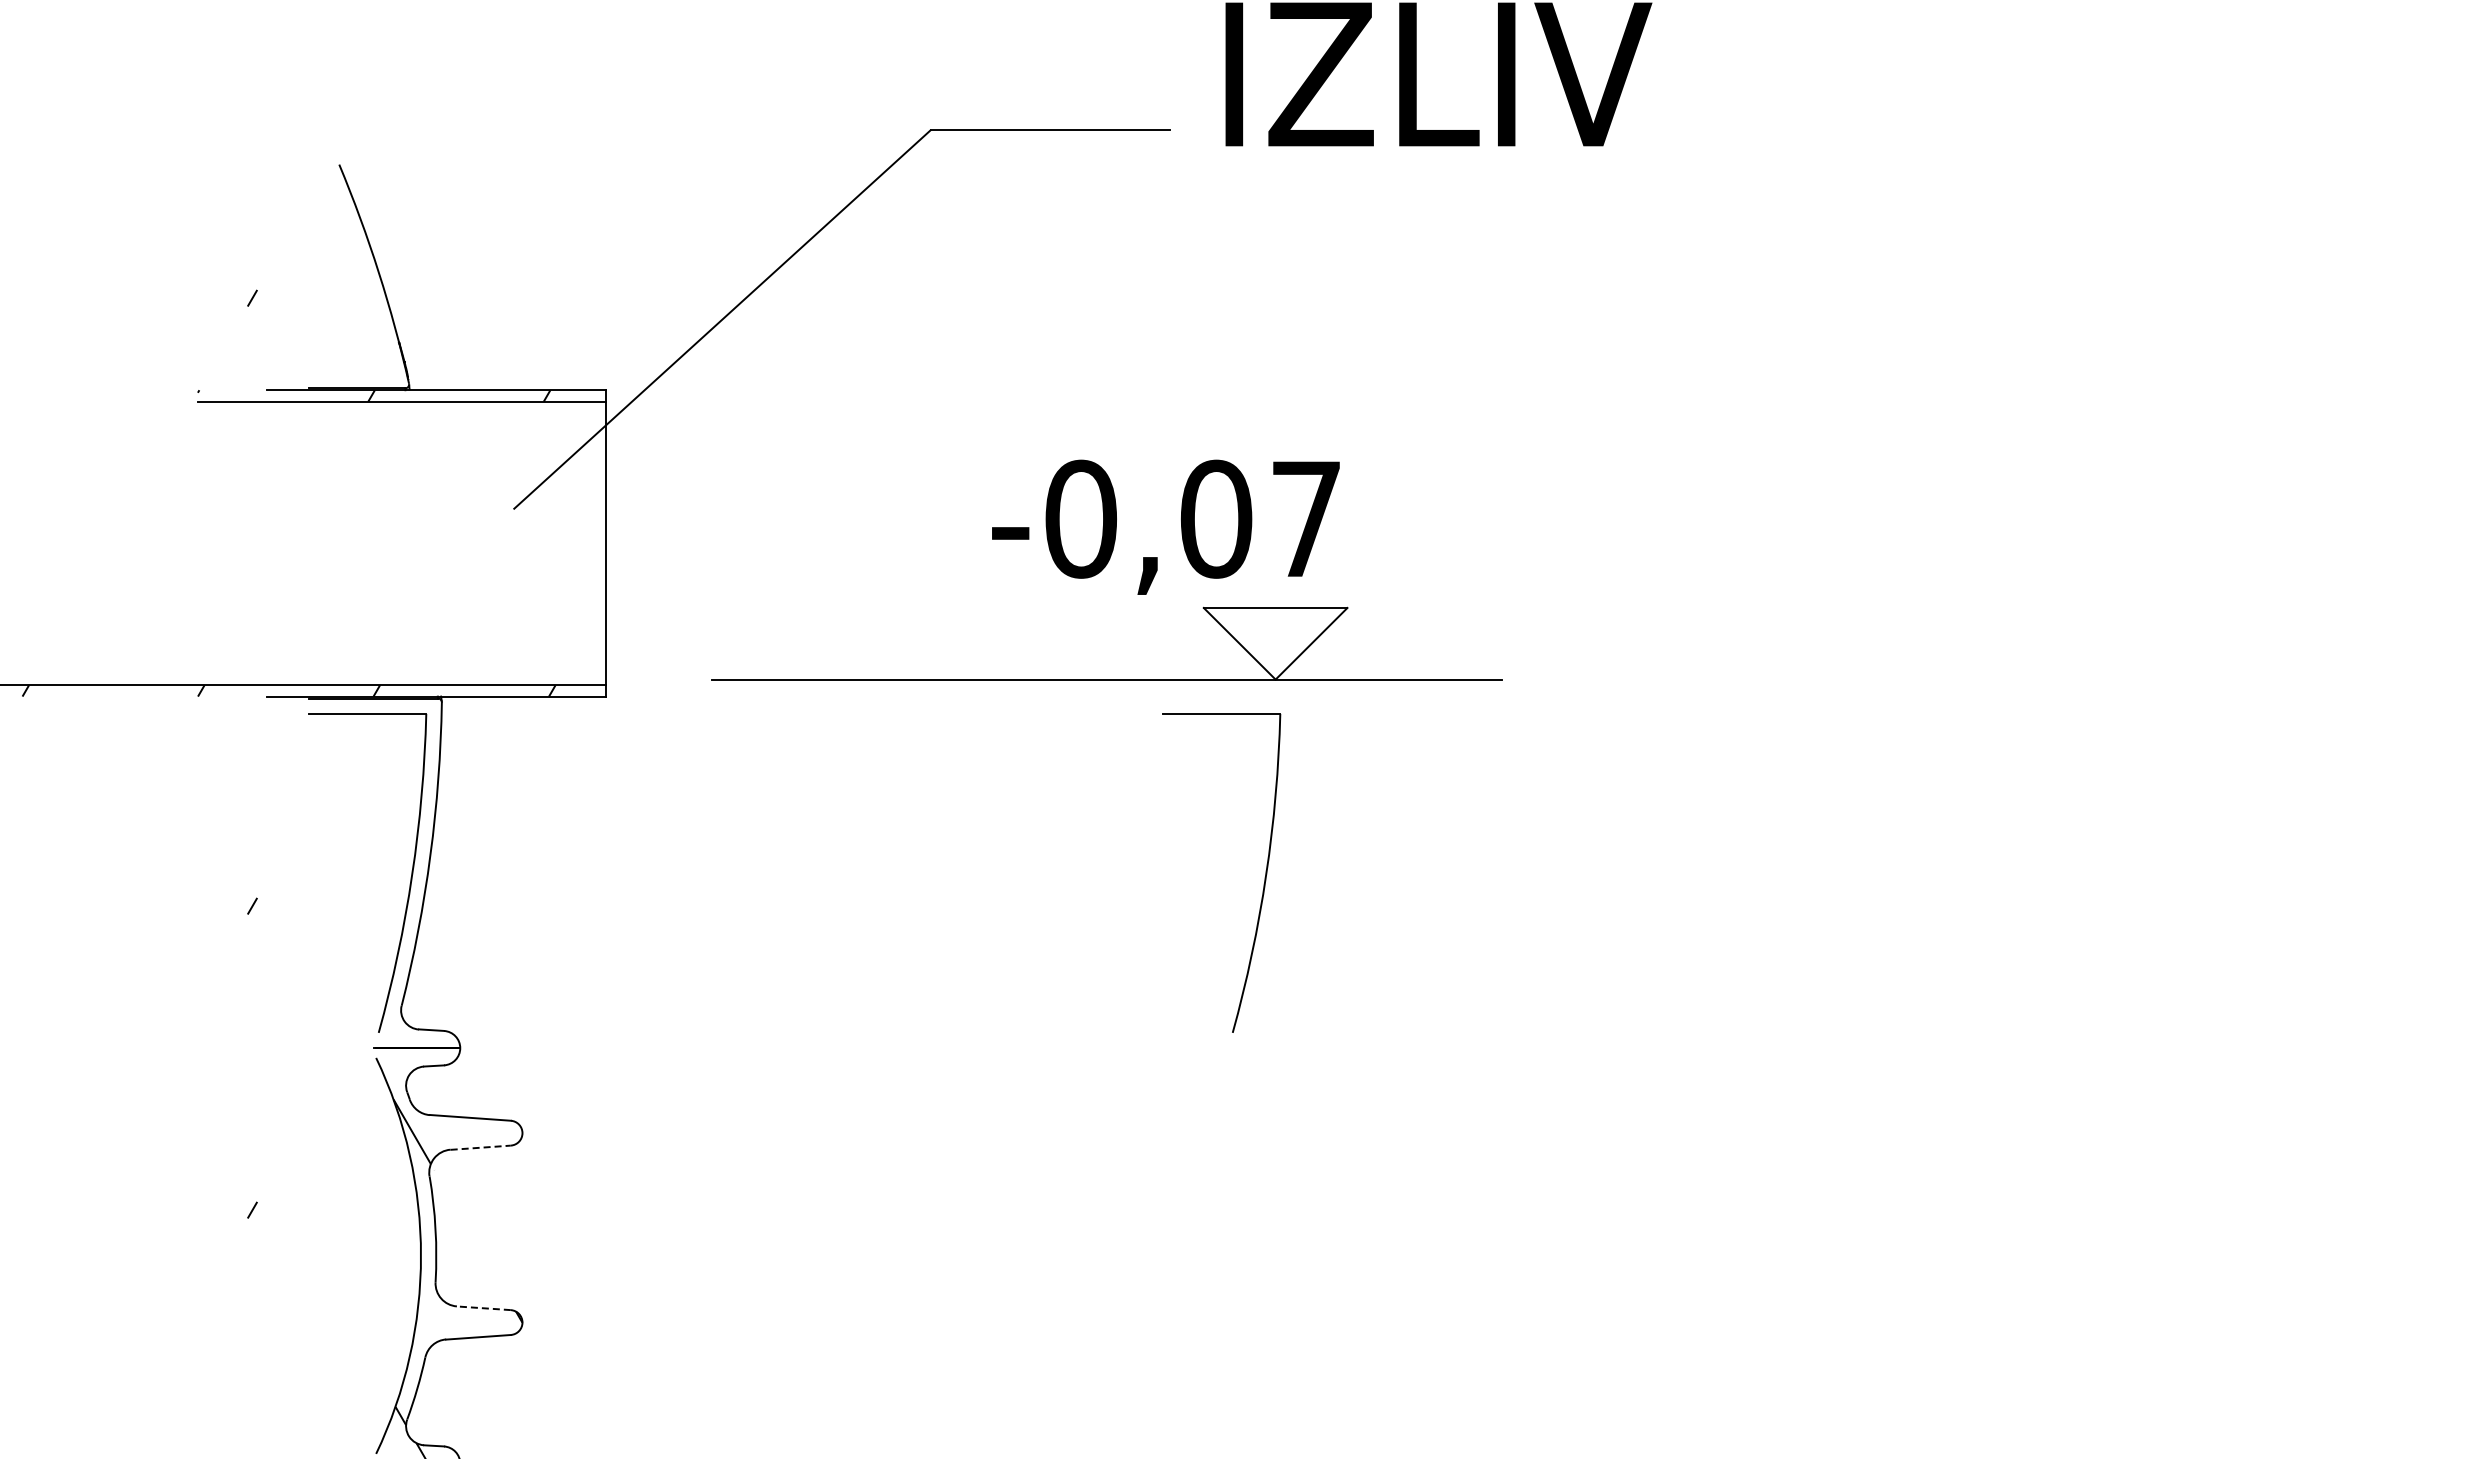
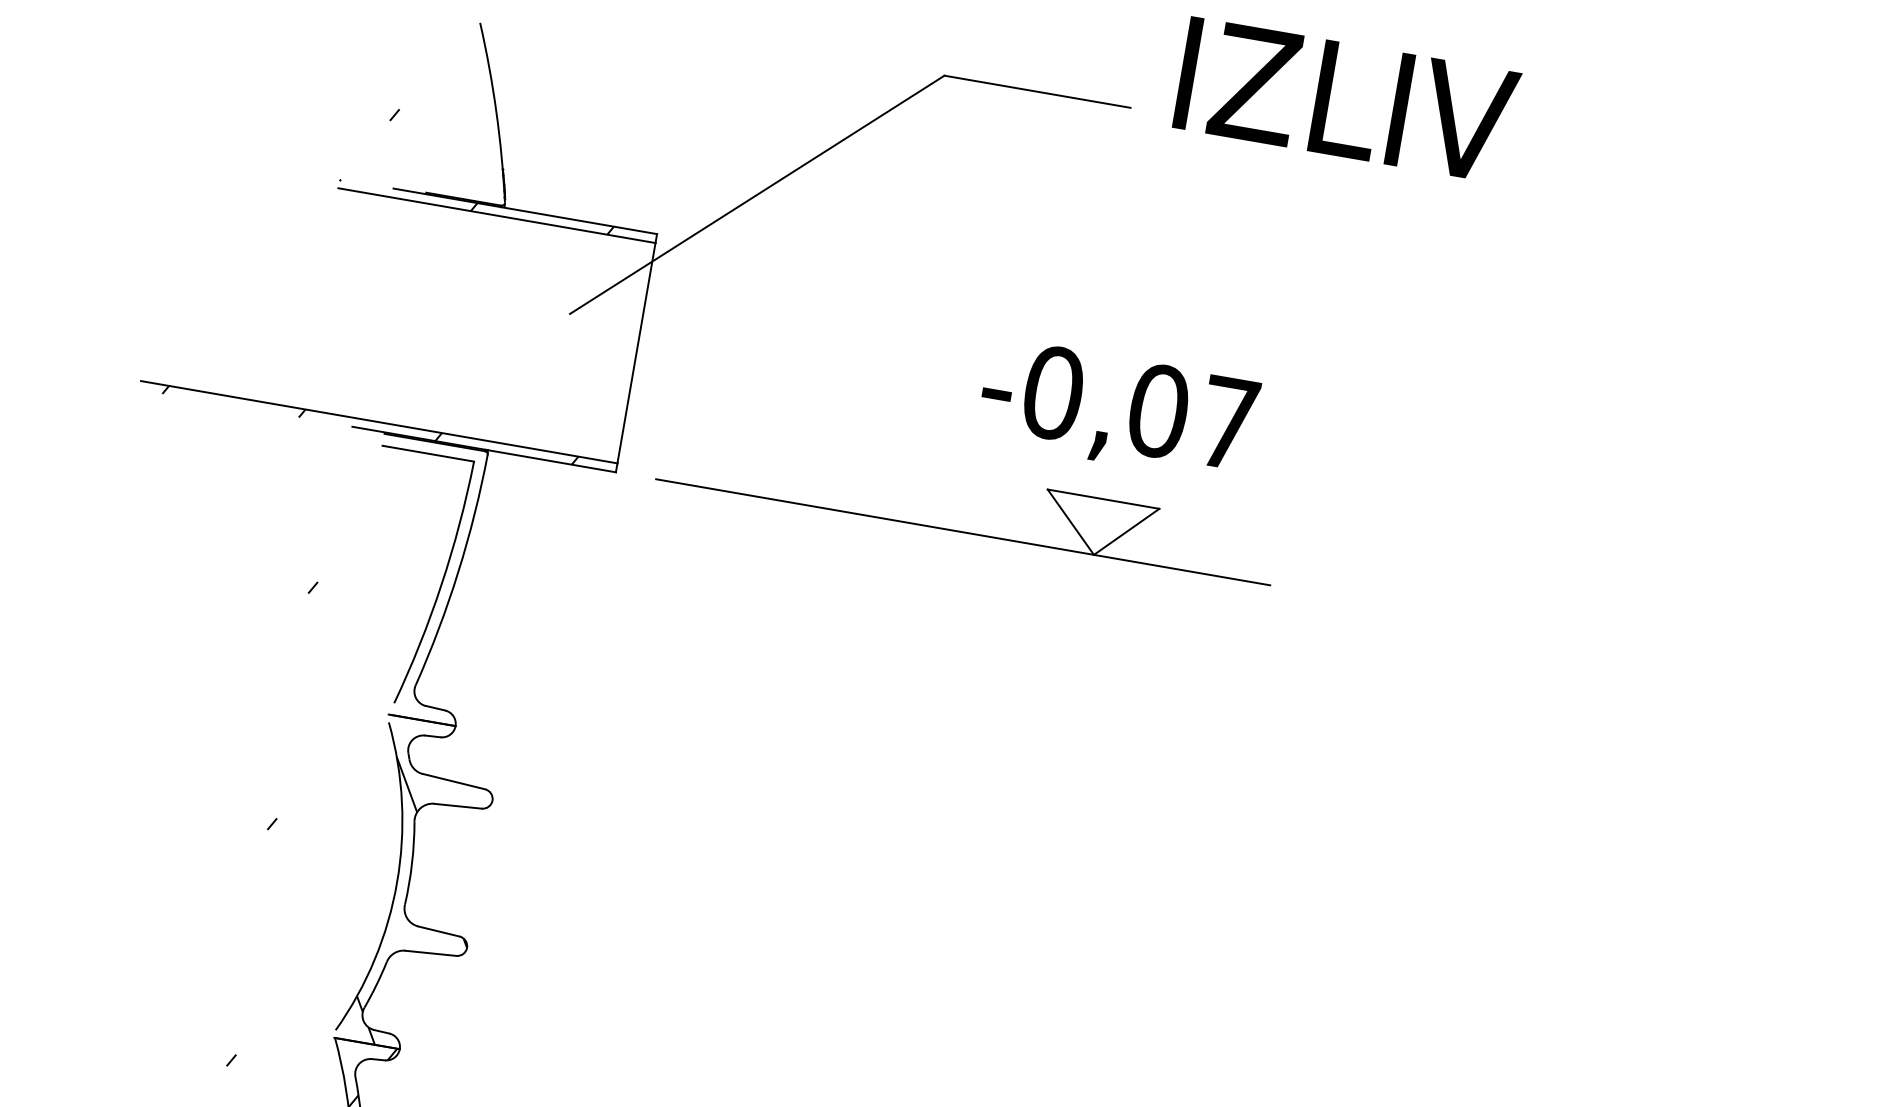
text: (1165, 526) -> (1118, 410), moved
part: (1106, 679) -> (962, 532), moved
part: (1264, 877) -> (1103, 701), removed
line: (481, 1147) -> (458, 806), dashed -> solid
line: (483, 1308) -> (438, 931), dashed -> solid

